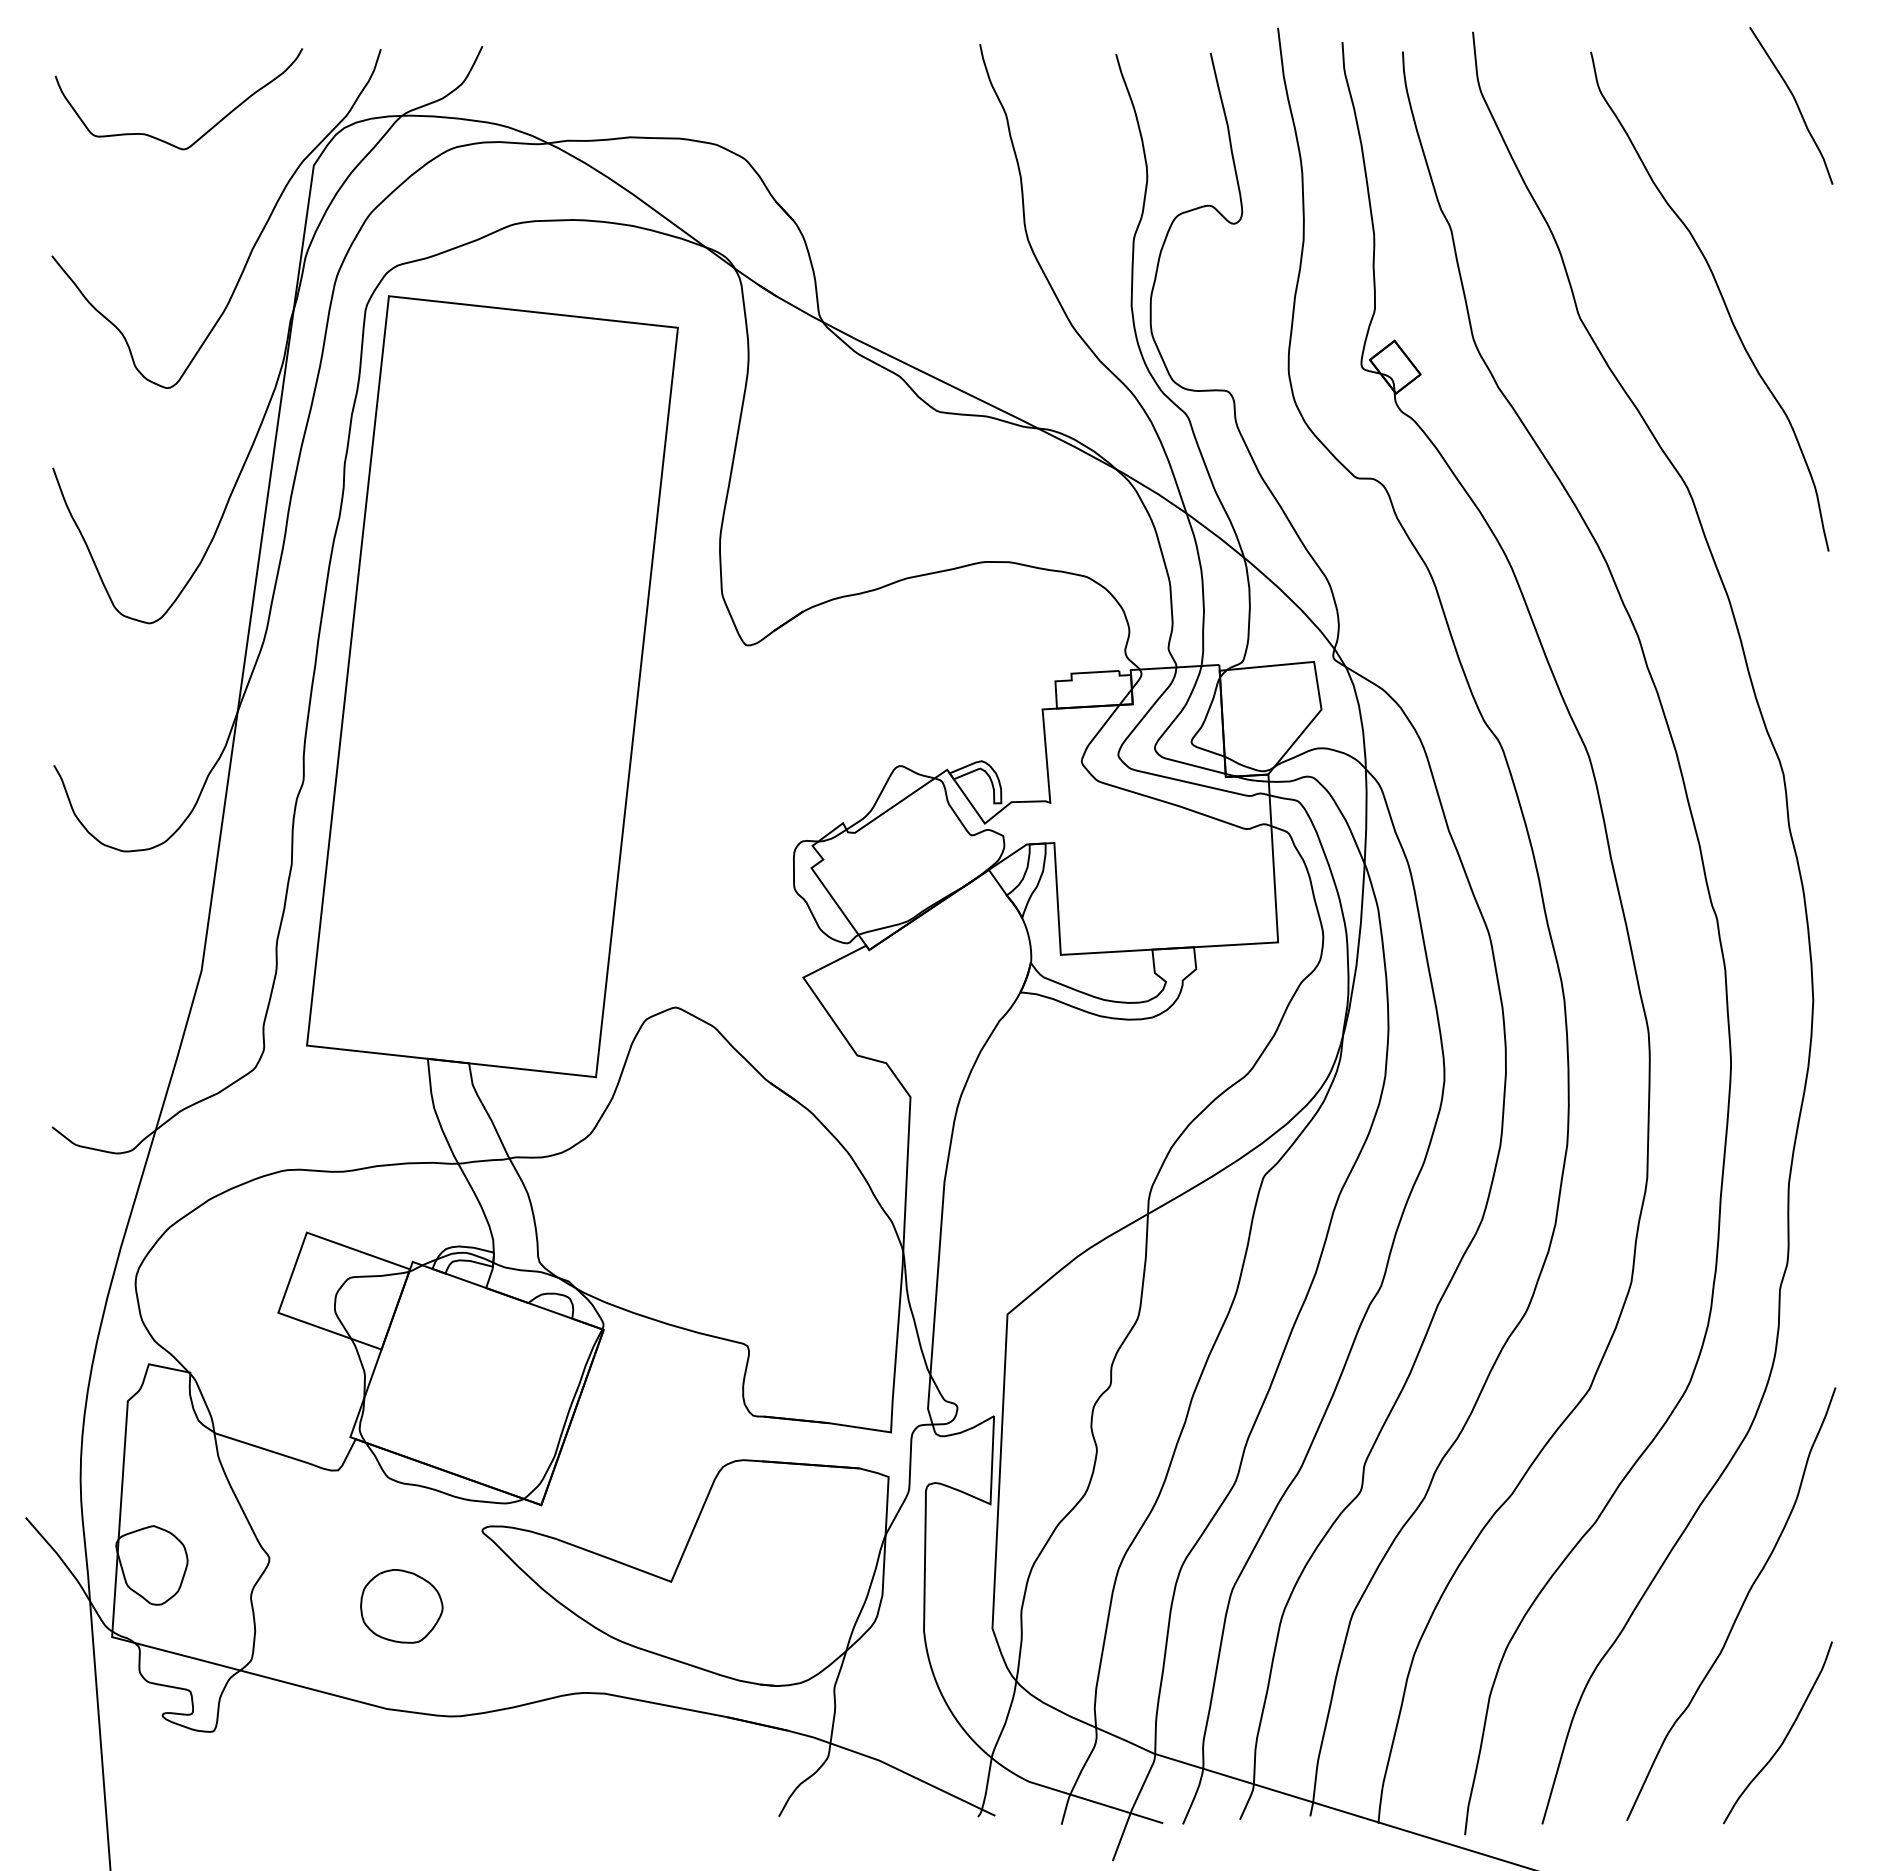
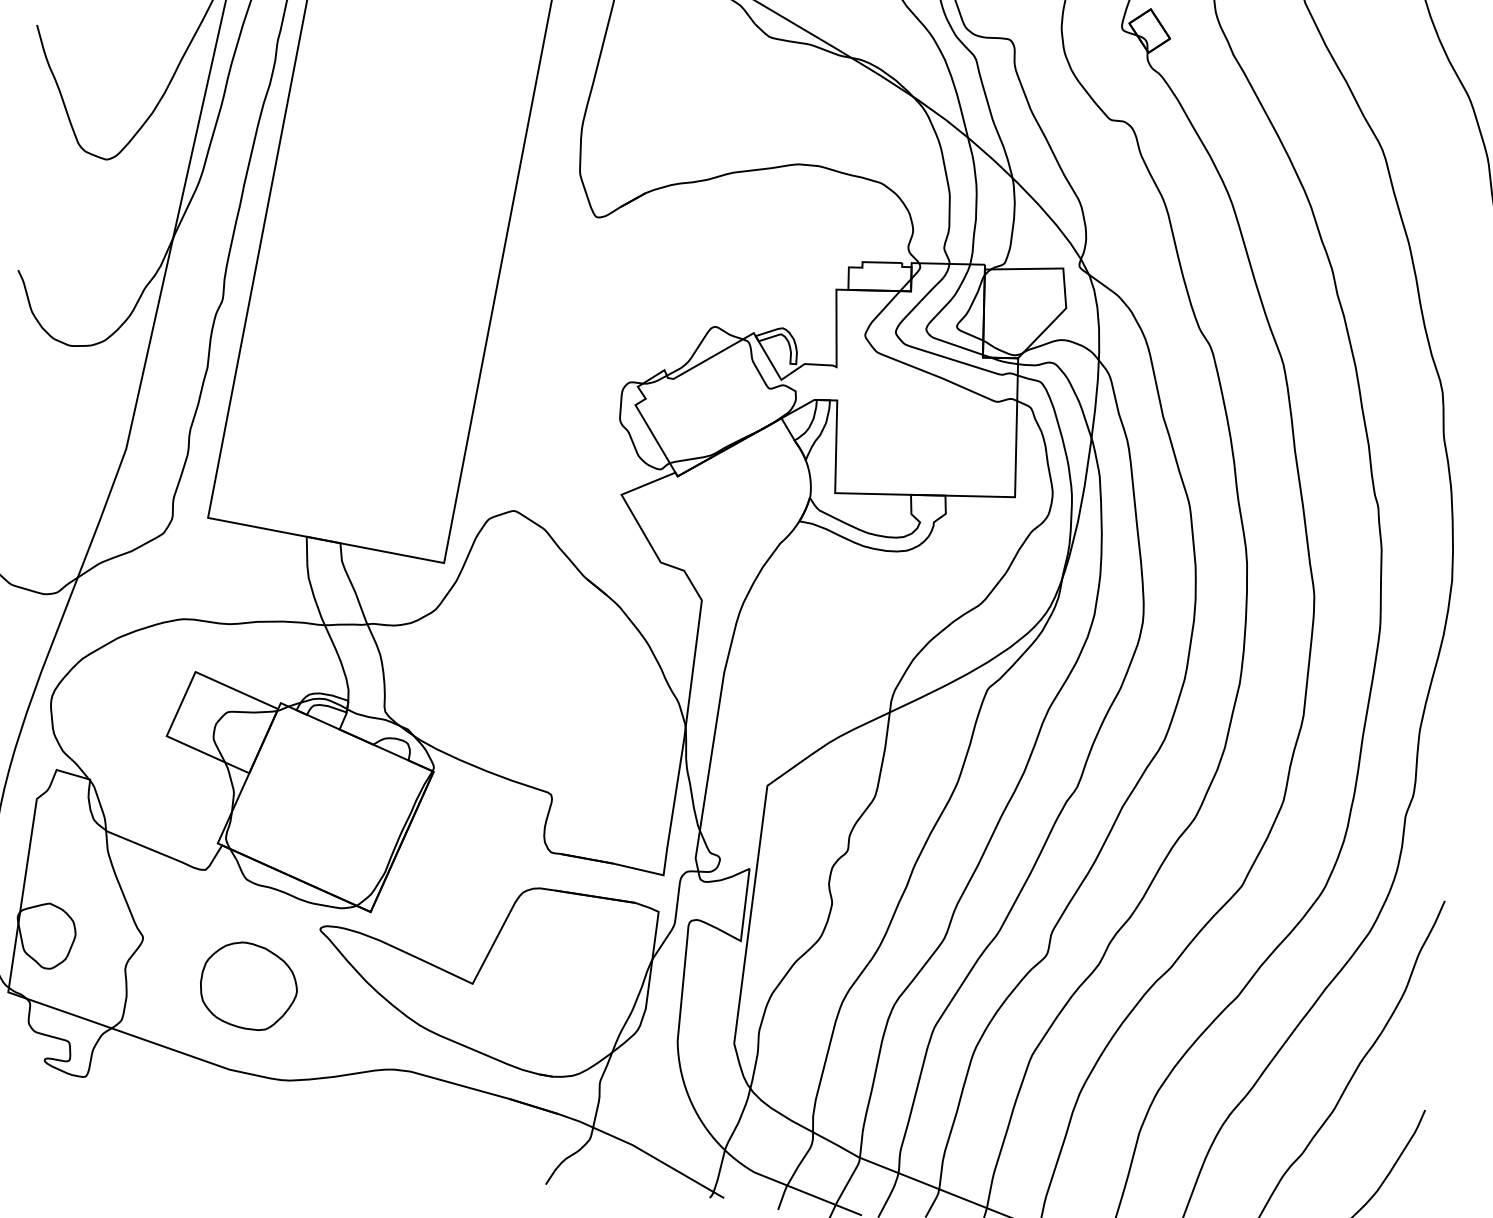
part: (401, 1606) -> (248, 986), size x1.43

